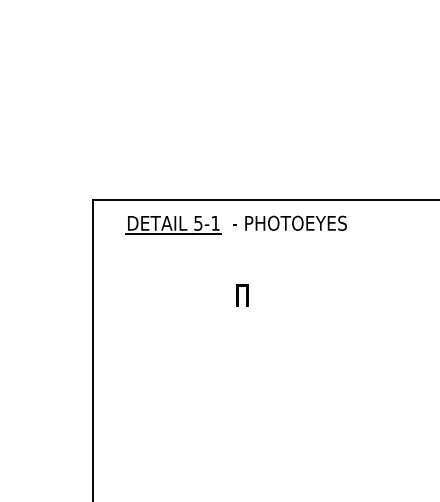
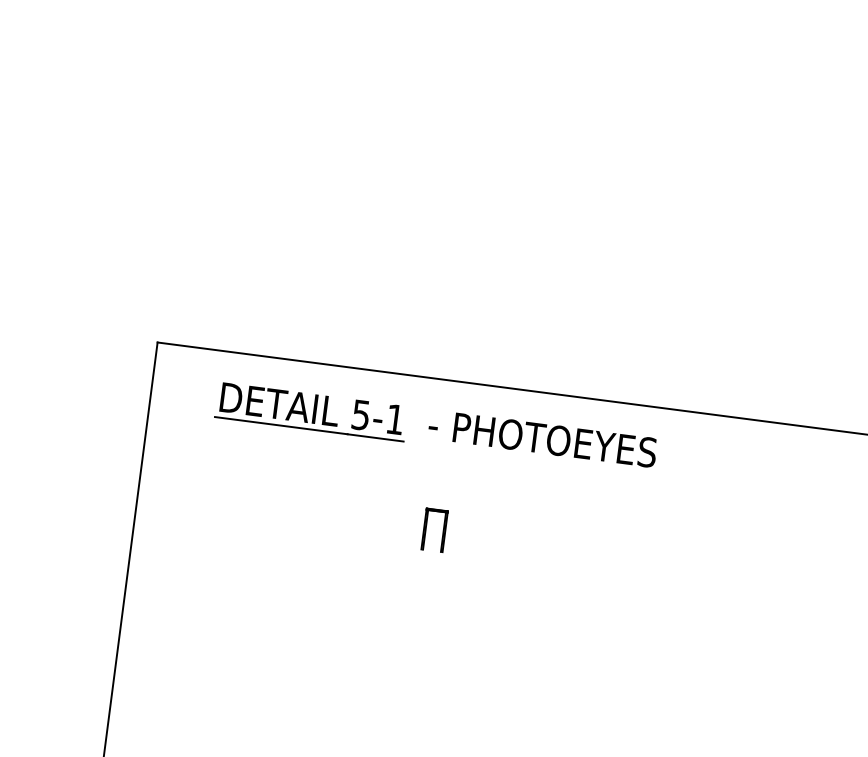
part: (242, 295) -> (435, 530), moved

